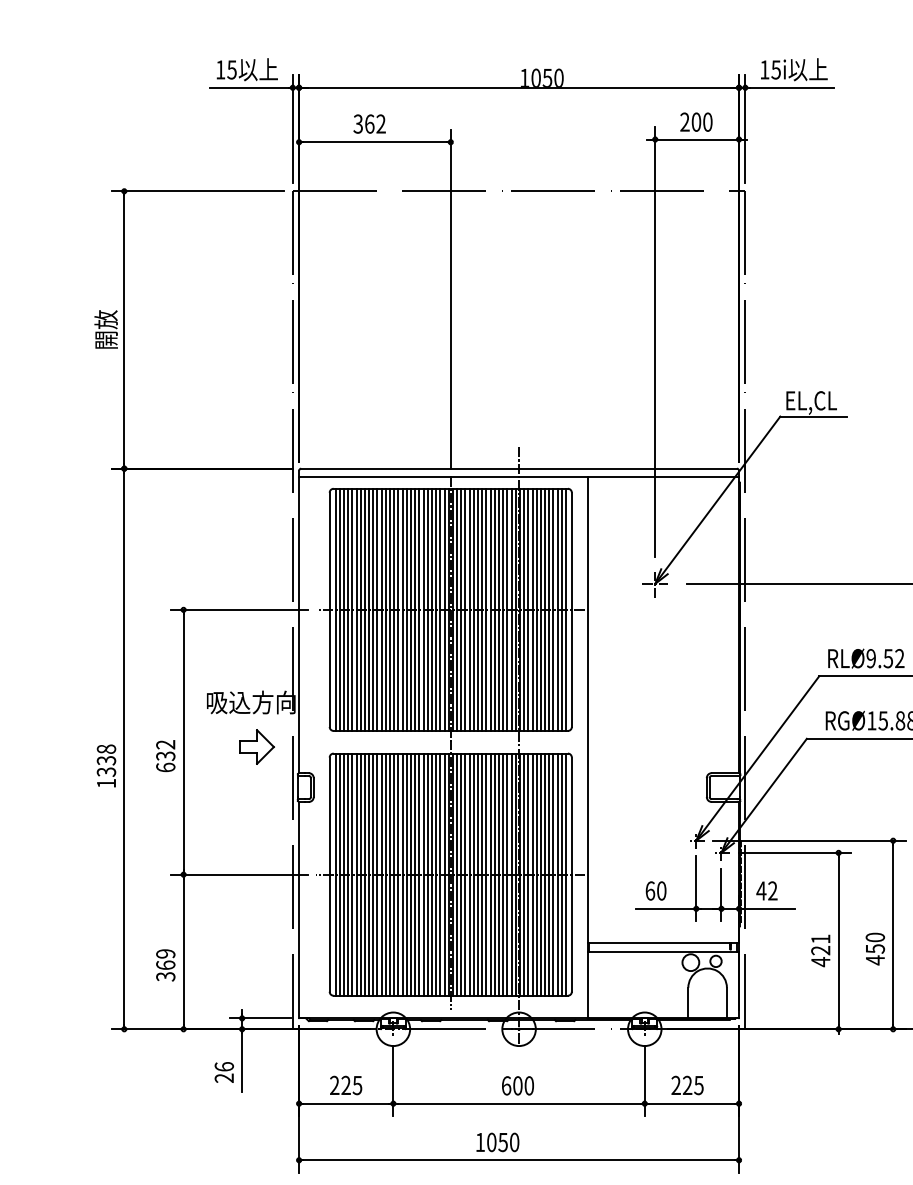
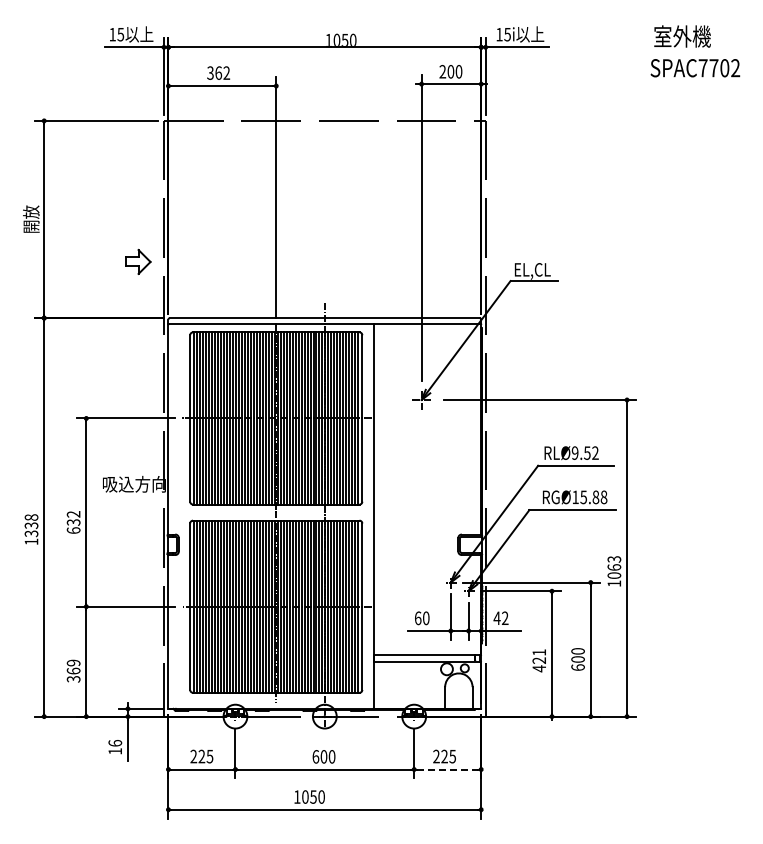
part: (256, 746) -> (138, 261), moved
text: (874, 954) -> (577, 663), 450 -> 600
text: (223, 1078) -> (114, 751), 26 -> 16
line: (691, 1103) -> (447, 769), solid -> dashed

